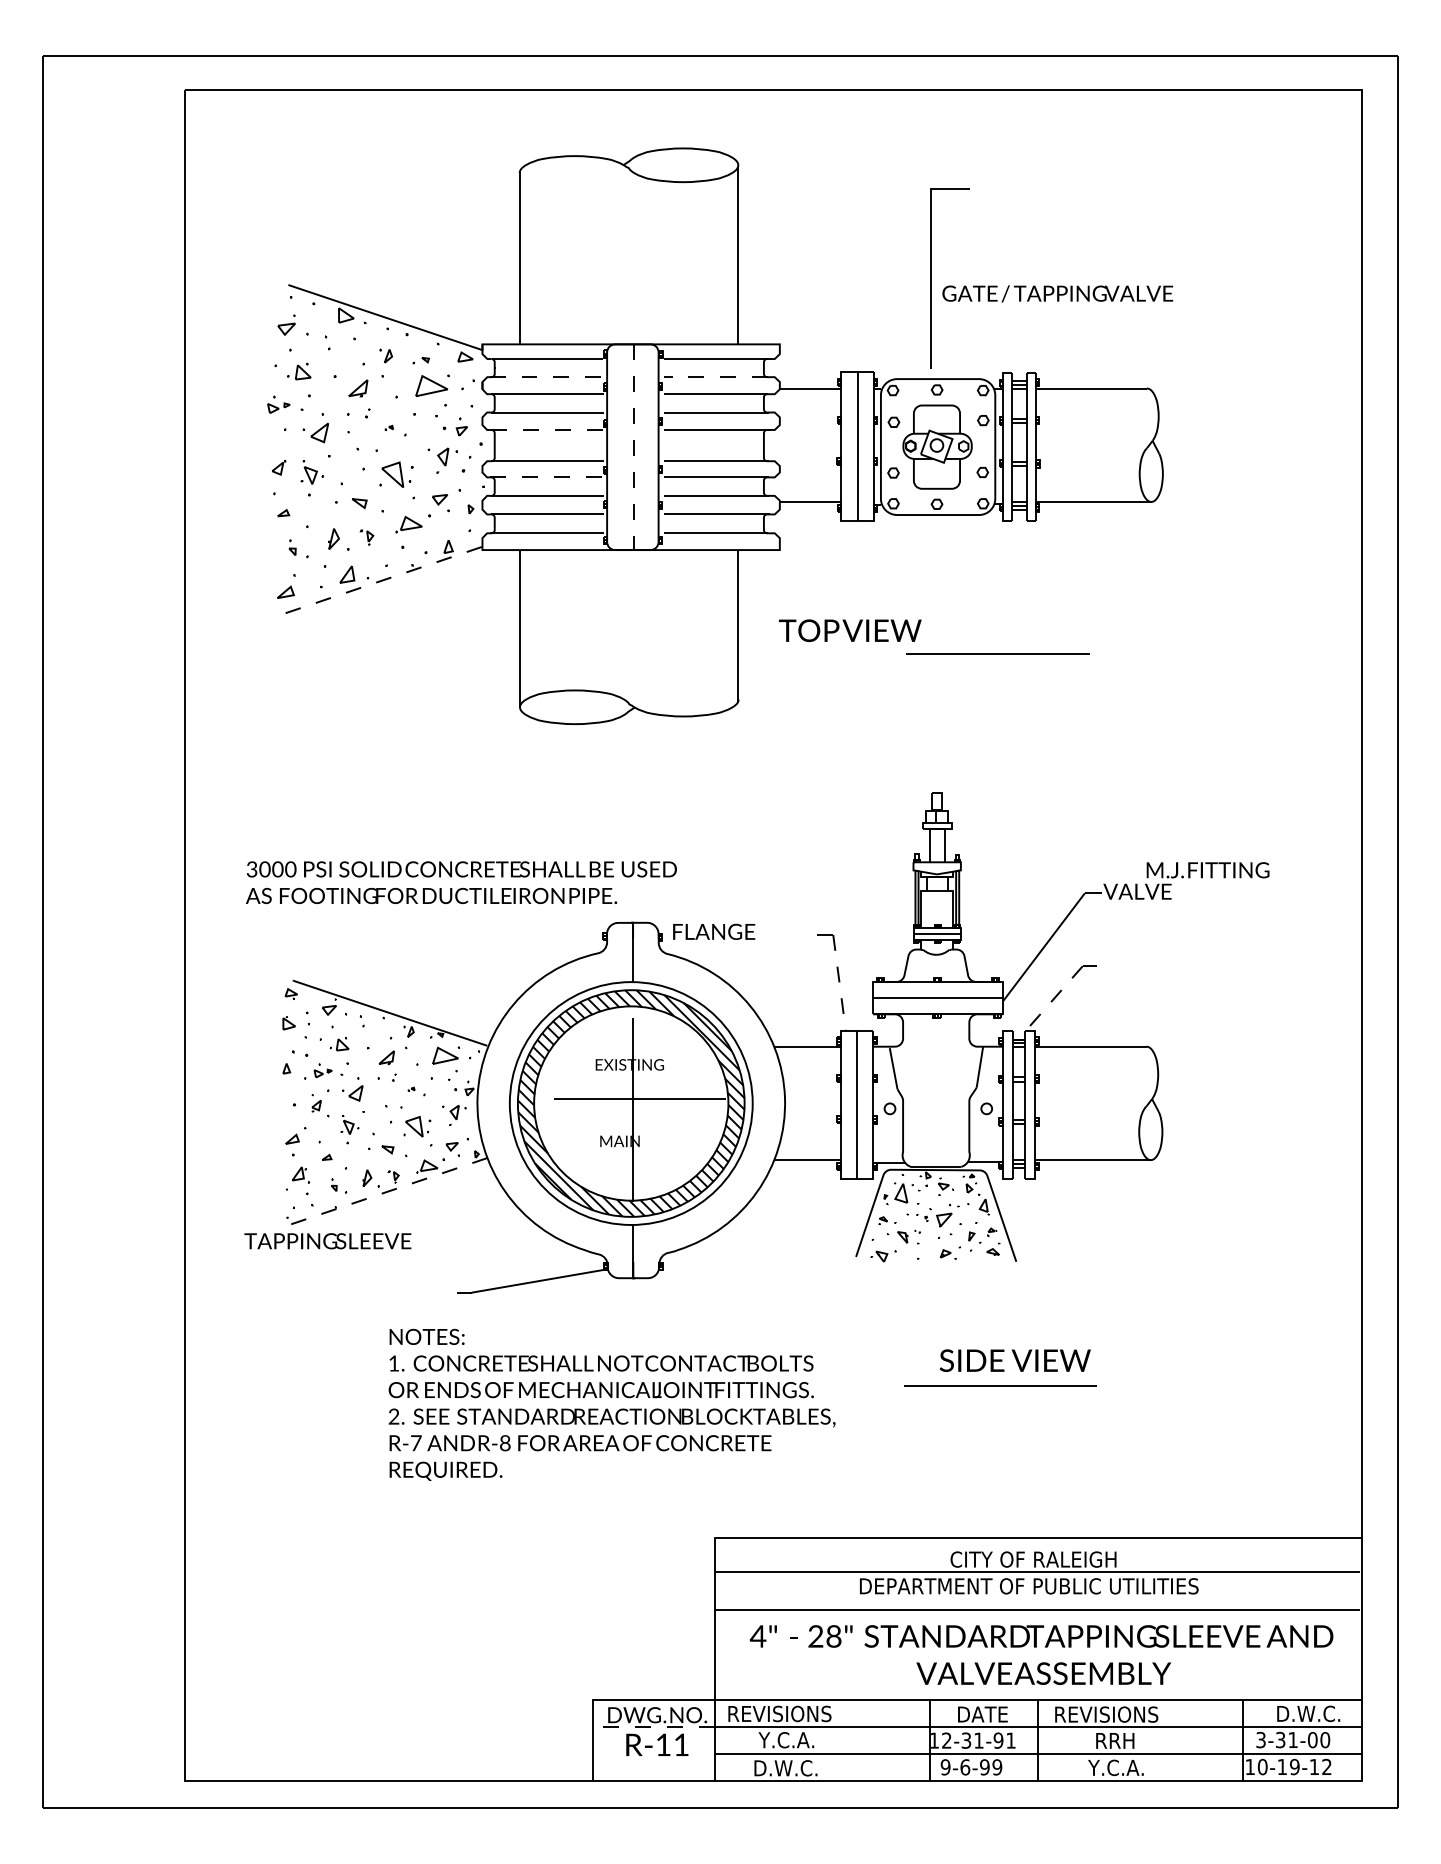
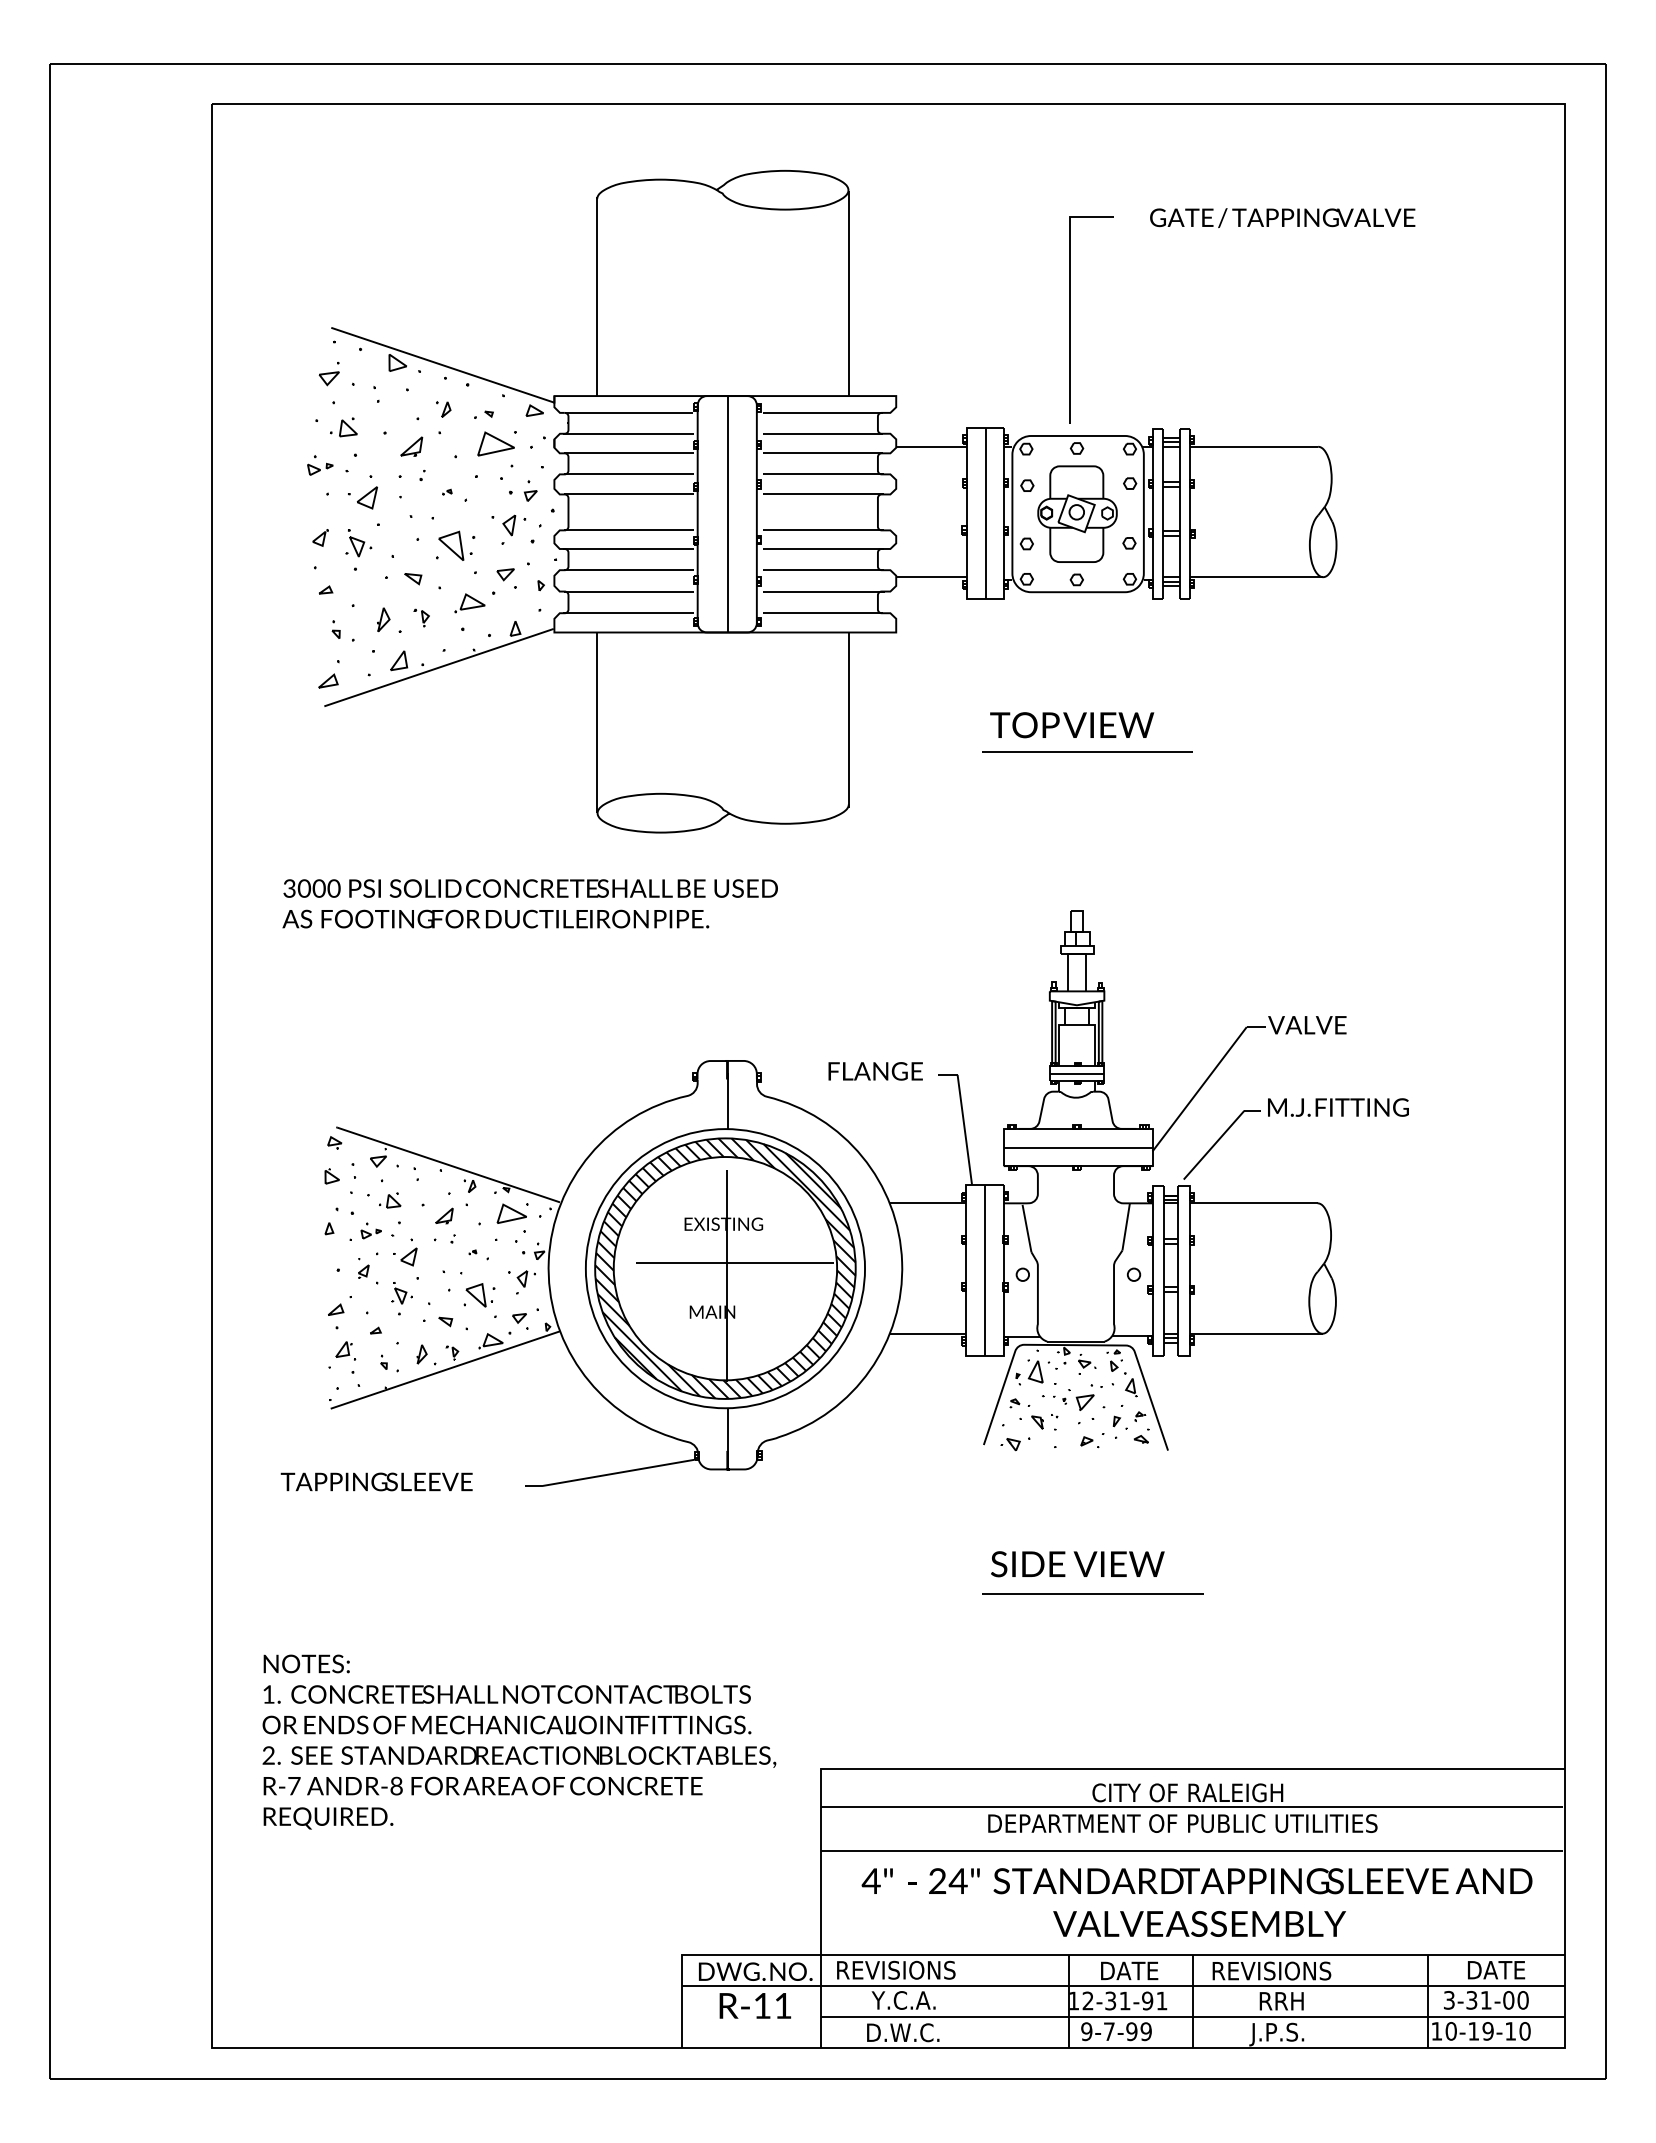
text: (1057, 293) -> (1282, 217), moved
line: (546, 376) -> (628, 433), dashed -> solid
line: (715, 376) -> (822, 433), dashed -> solid
line: (547, 430) -> (629, 494), dashed -> solid
line: (633, 447) -> (728, 514), dashed -> solid
line: (547, 476) -> (629, 548), dashed -> solid
line: (381, 580) -> (438, 667), dashed -> solid
text: (850, 630) -> (1072, 725), moved
line: (998, 653) -> (1087, 751), moved
text: (1208, 870) -> (1338, 1107), moved
text: (460, 882) -> (529, 903), moved
text: (713, 932) -> (875, 1071), moved
line: (839, 983) -> (964, 1130), dashed -> solid
line: (1056, 996) -> (1214, 1145), dashed -> solid
line: (386, 1192) -> (444, 1370), dashed -> solid
text: (327, 1240) -> (376, 1481), moved
text: (1014, 1360) -> (1077, 1564), moved
line: (1000, 1386) -> (1092, 1593), moved
text: (612, 1404) -> (519, 1741), moved
text: (833, 1636) -> (957, 1881), 28" -> 24"
text: (1315, 1713) -> (1511, 1969), D.W.C. -> DATE
line: (653, 1727) -> (751, 1985), dashed -> solid
text: (965, 1767) -> (1109, 2031), 9-6-99 -> 9-7-99
text: (1326, 1767) -> (1524, 2031), 10-19-12 -> 10-19-10
text: (1115, 1769) -> (1281, 2034), Y.C.A. -> J.P.S.

